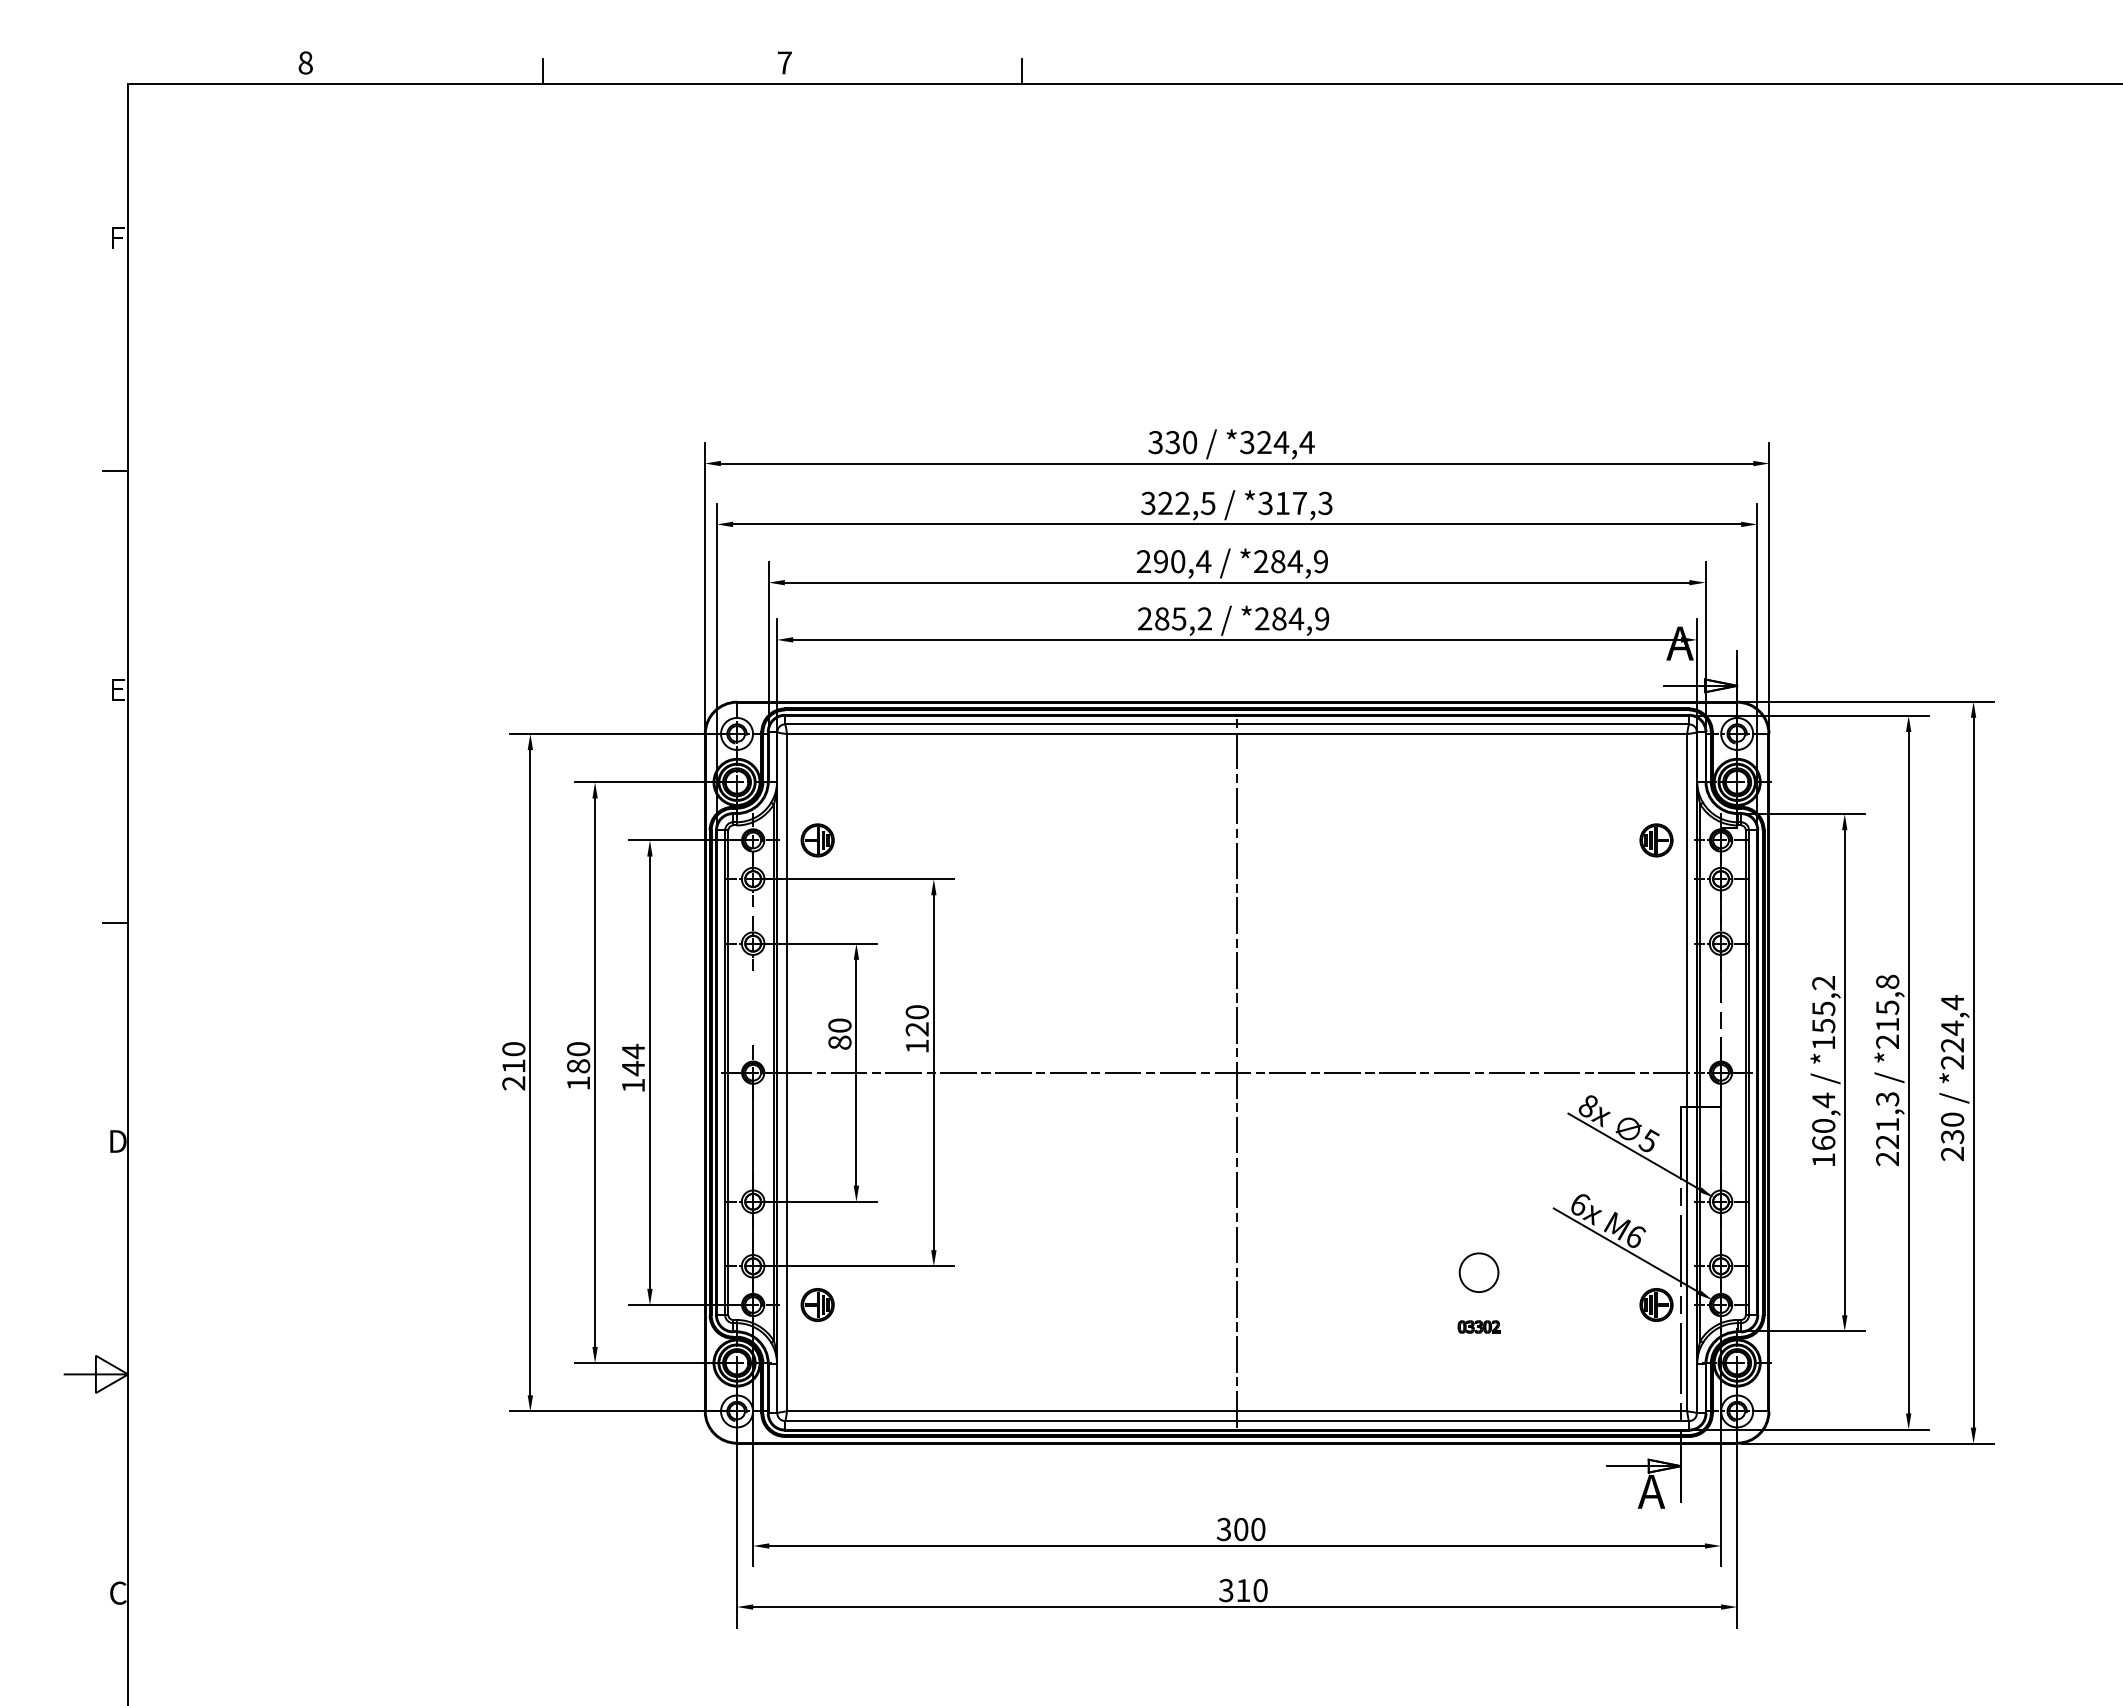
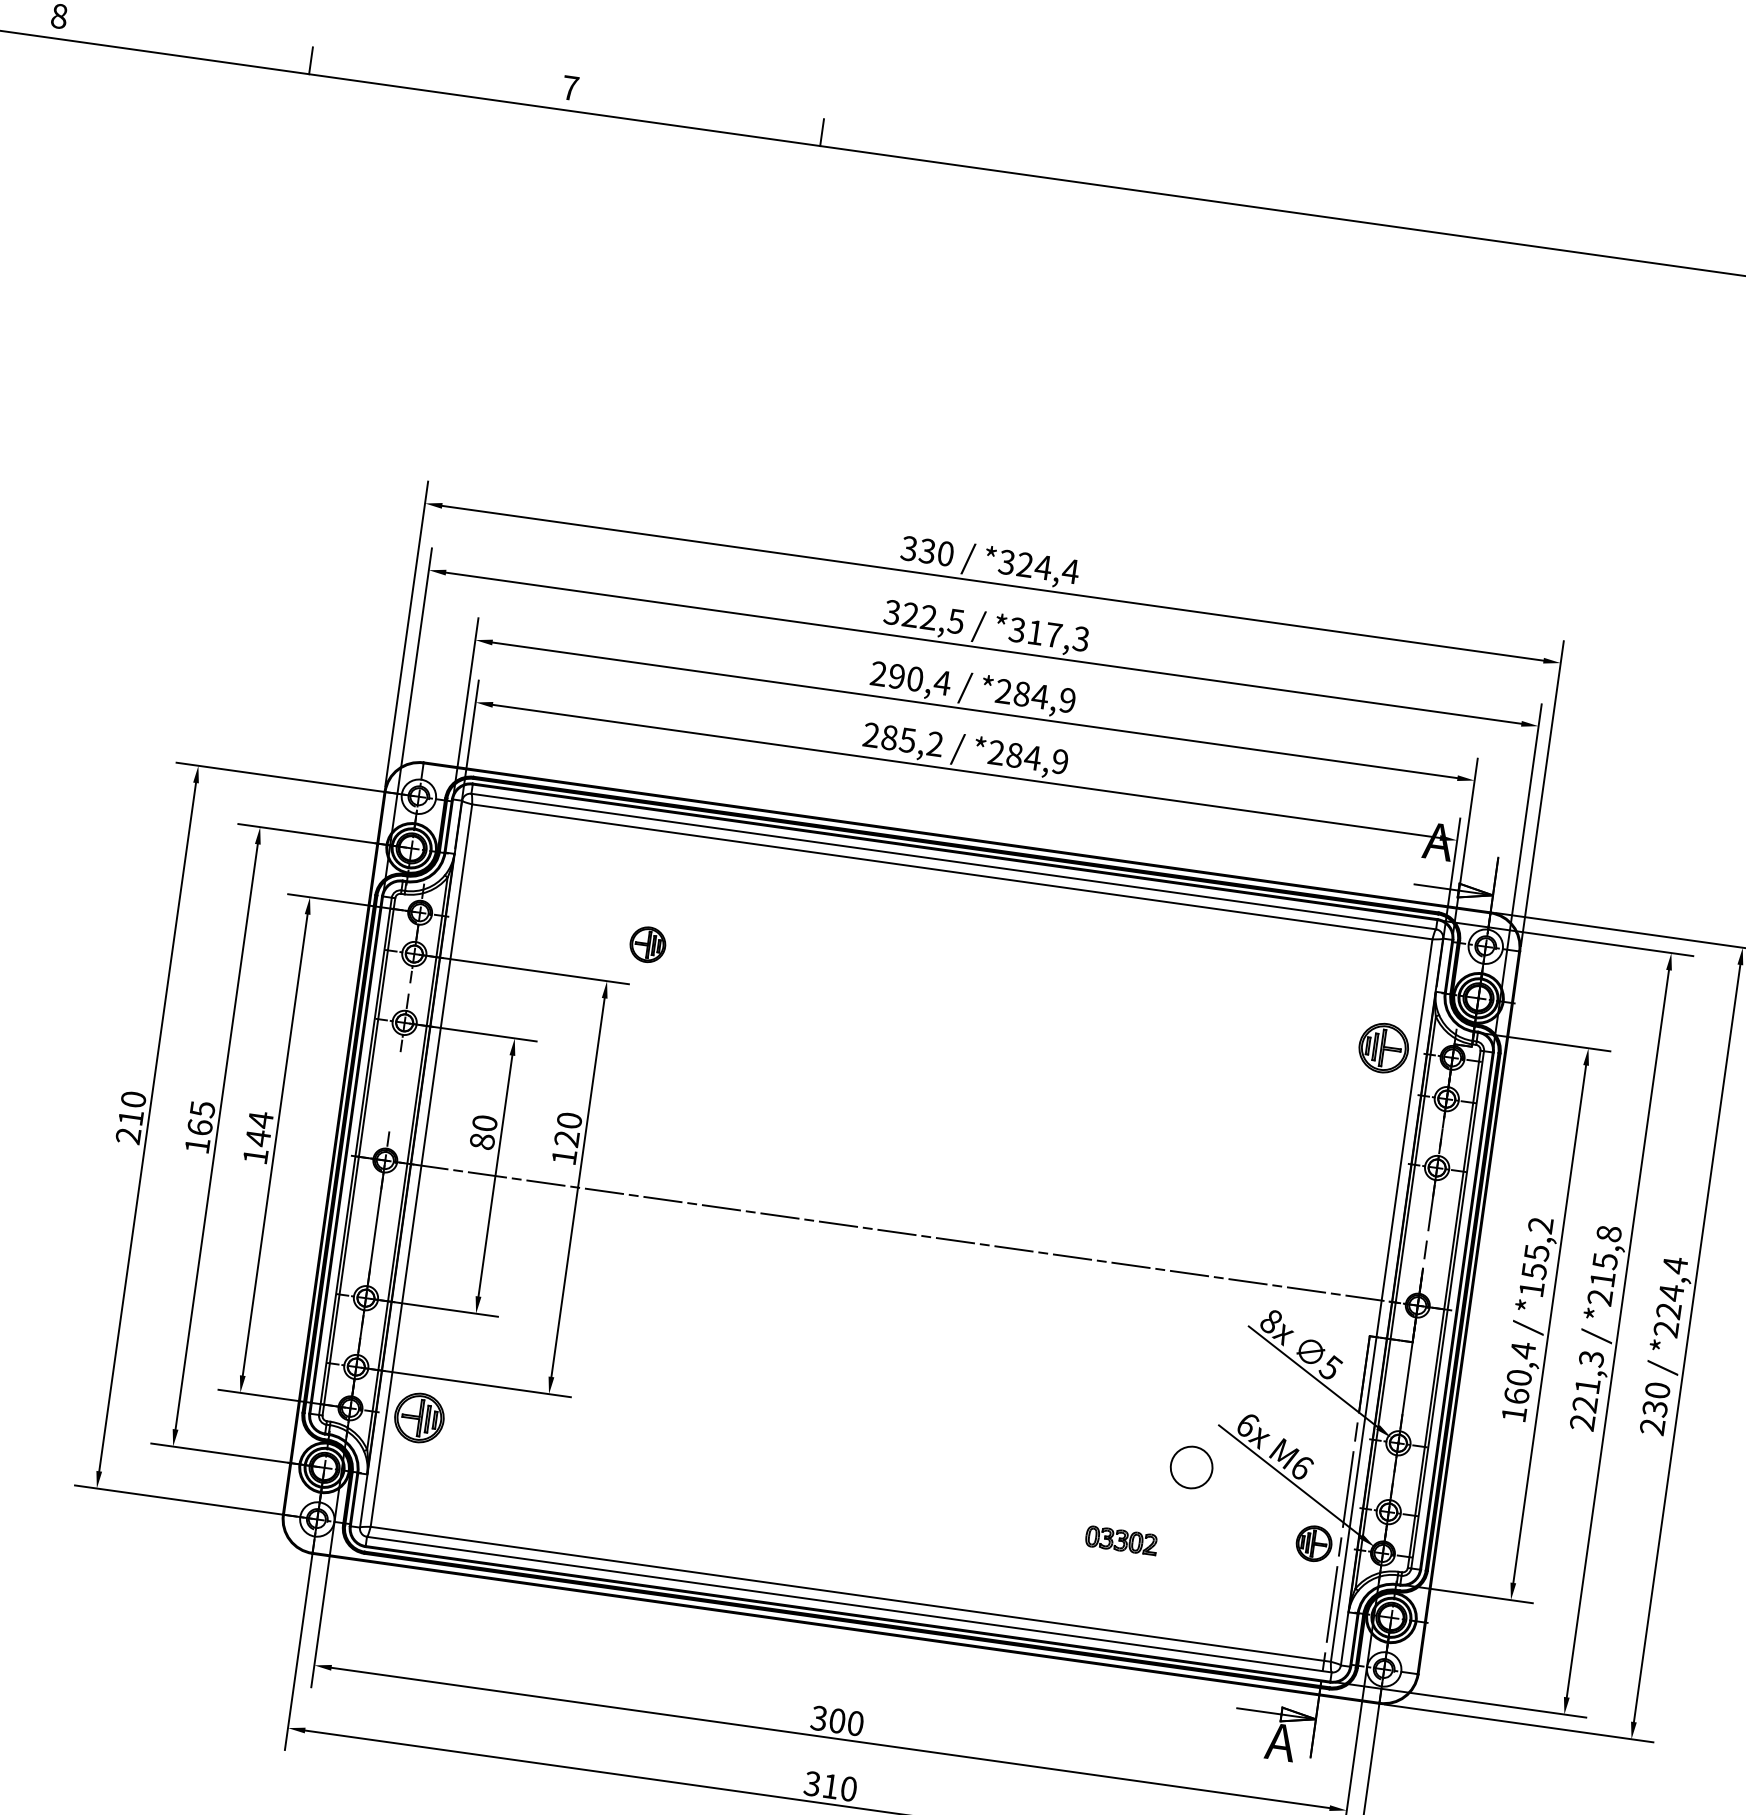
part: (817, 840) -> (647, 944), moved
part: (1656, 840) -> (1383, 1048), size x1.4
text: (578, 1057) -> (201, 1118), 180 -> 165
line: (1237, 1072) -> (901, 1232), removed
circle: (1478, 1272) -> (1191, 1467), moved
part: (817, 1304) -> (419, 1417), size x1.4
part: (1478, 1326) -> (1120, 1540), size x1.6

